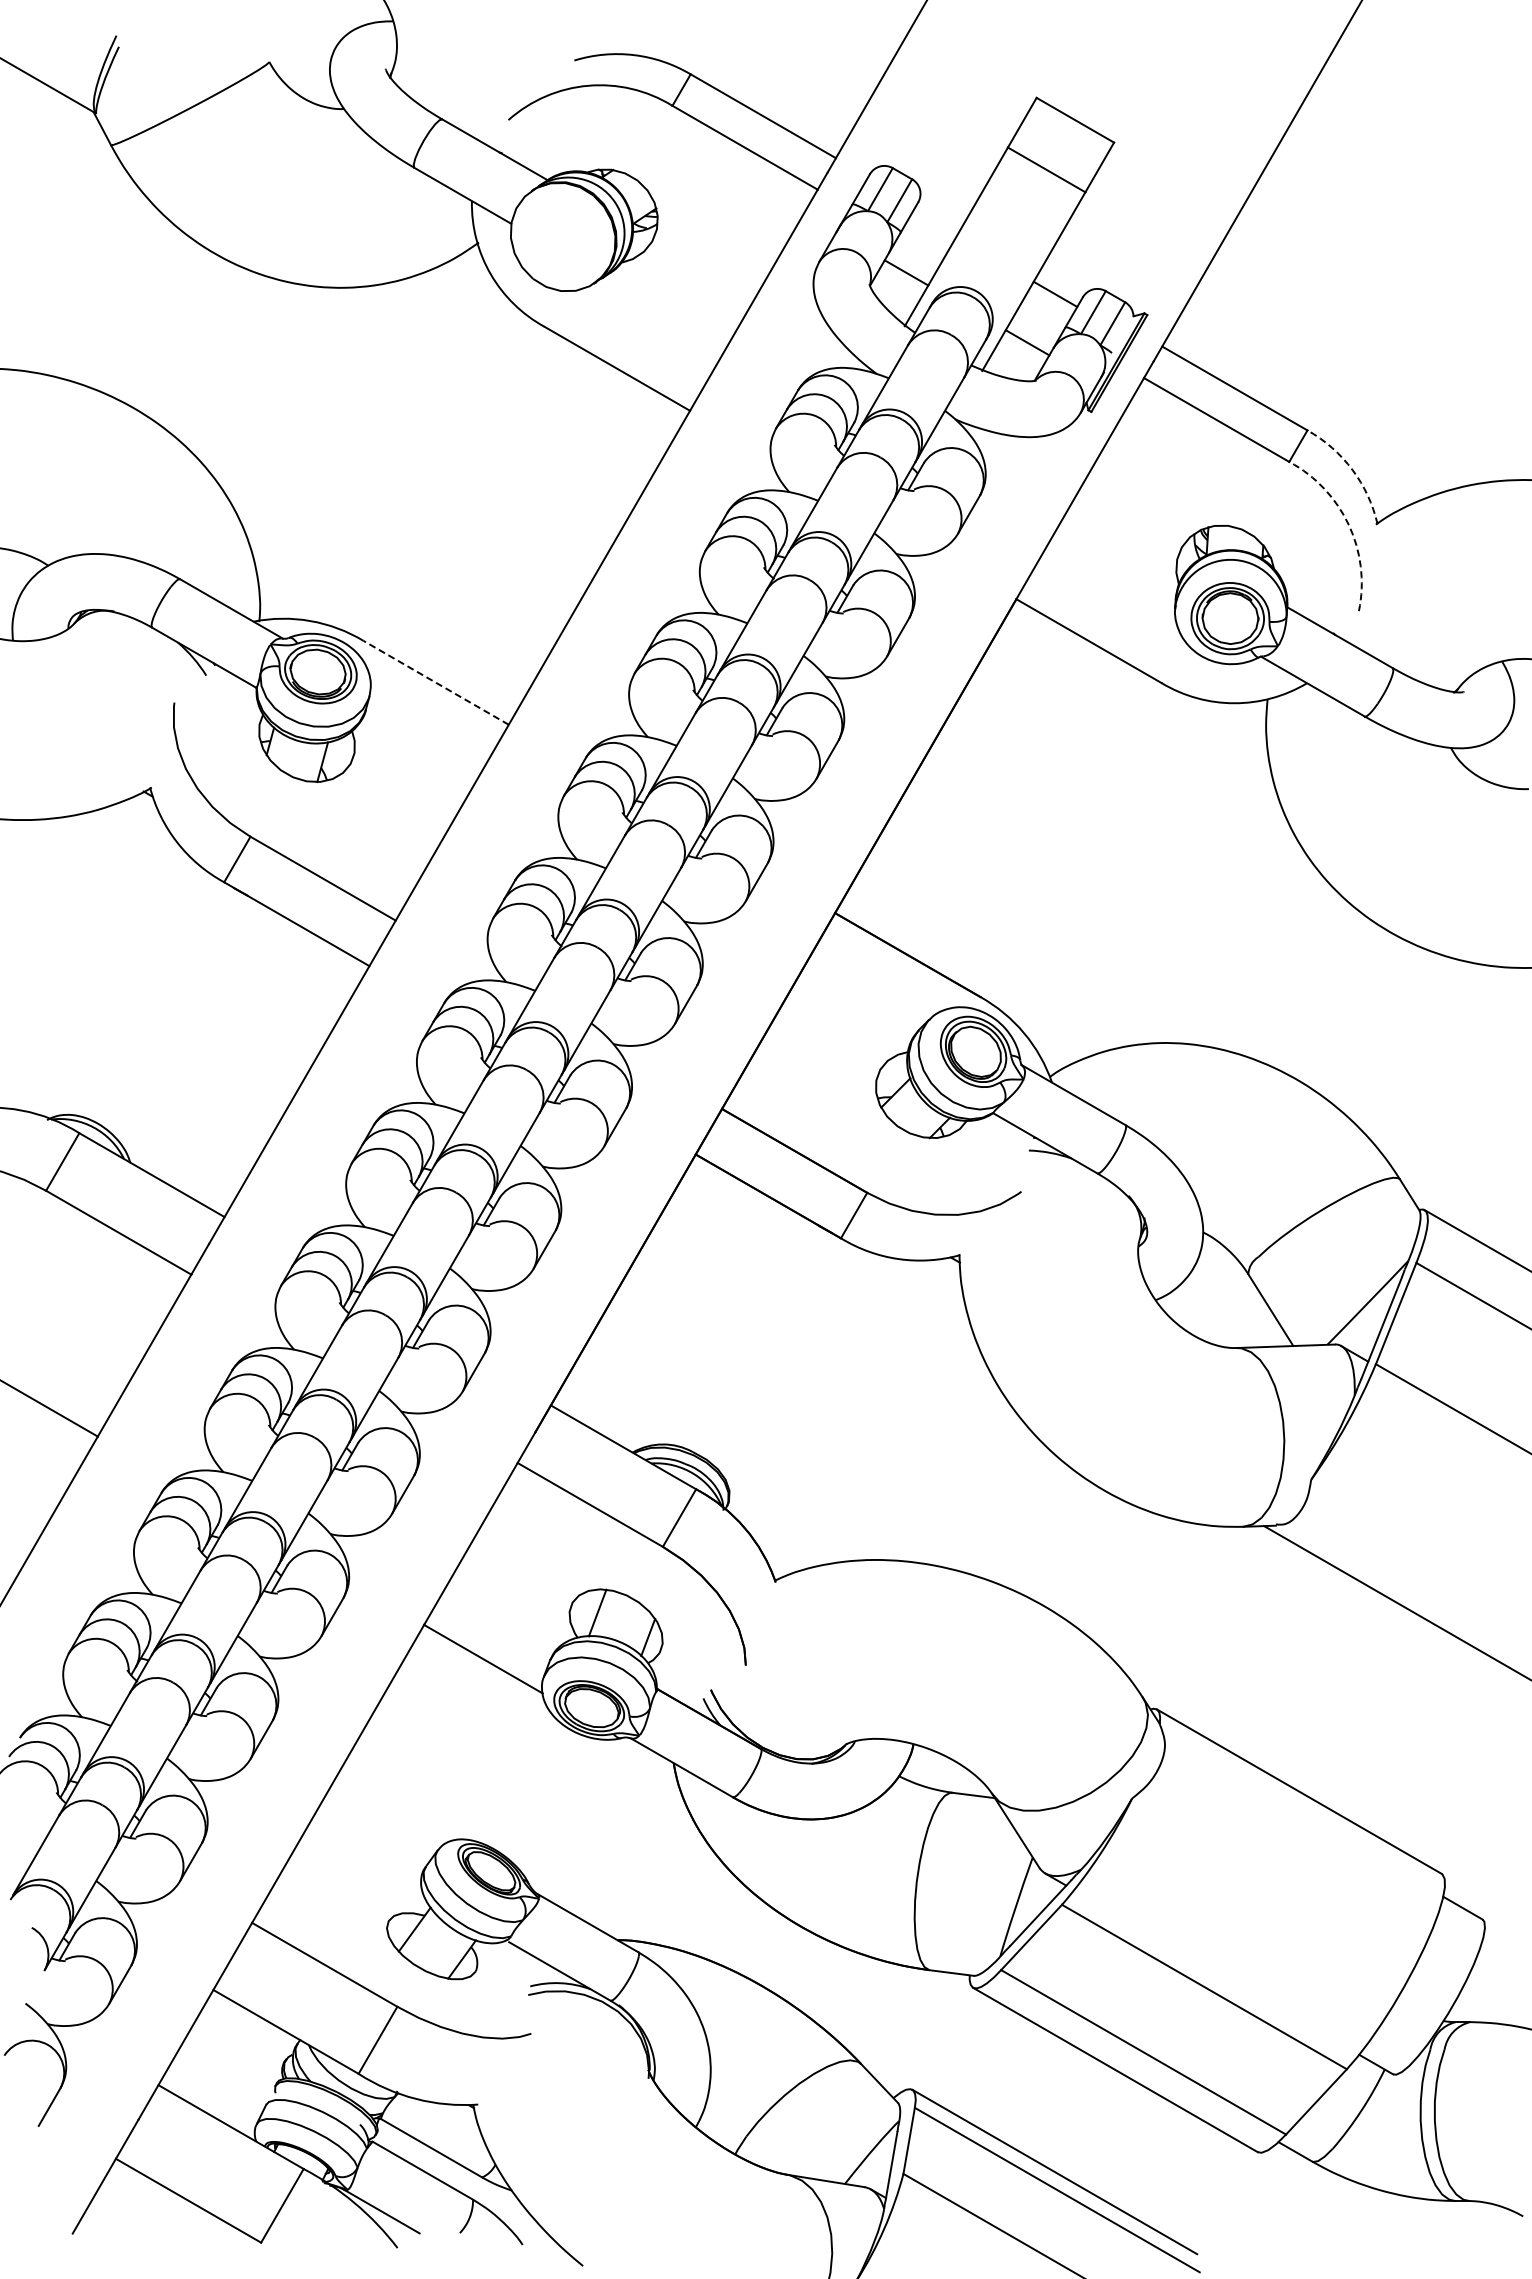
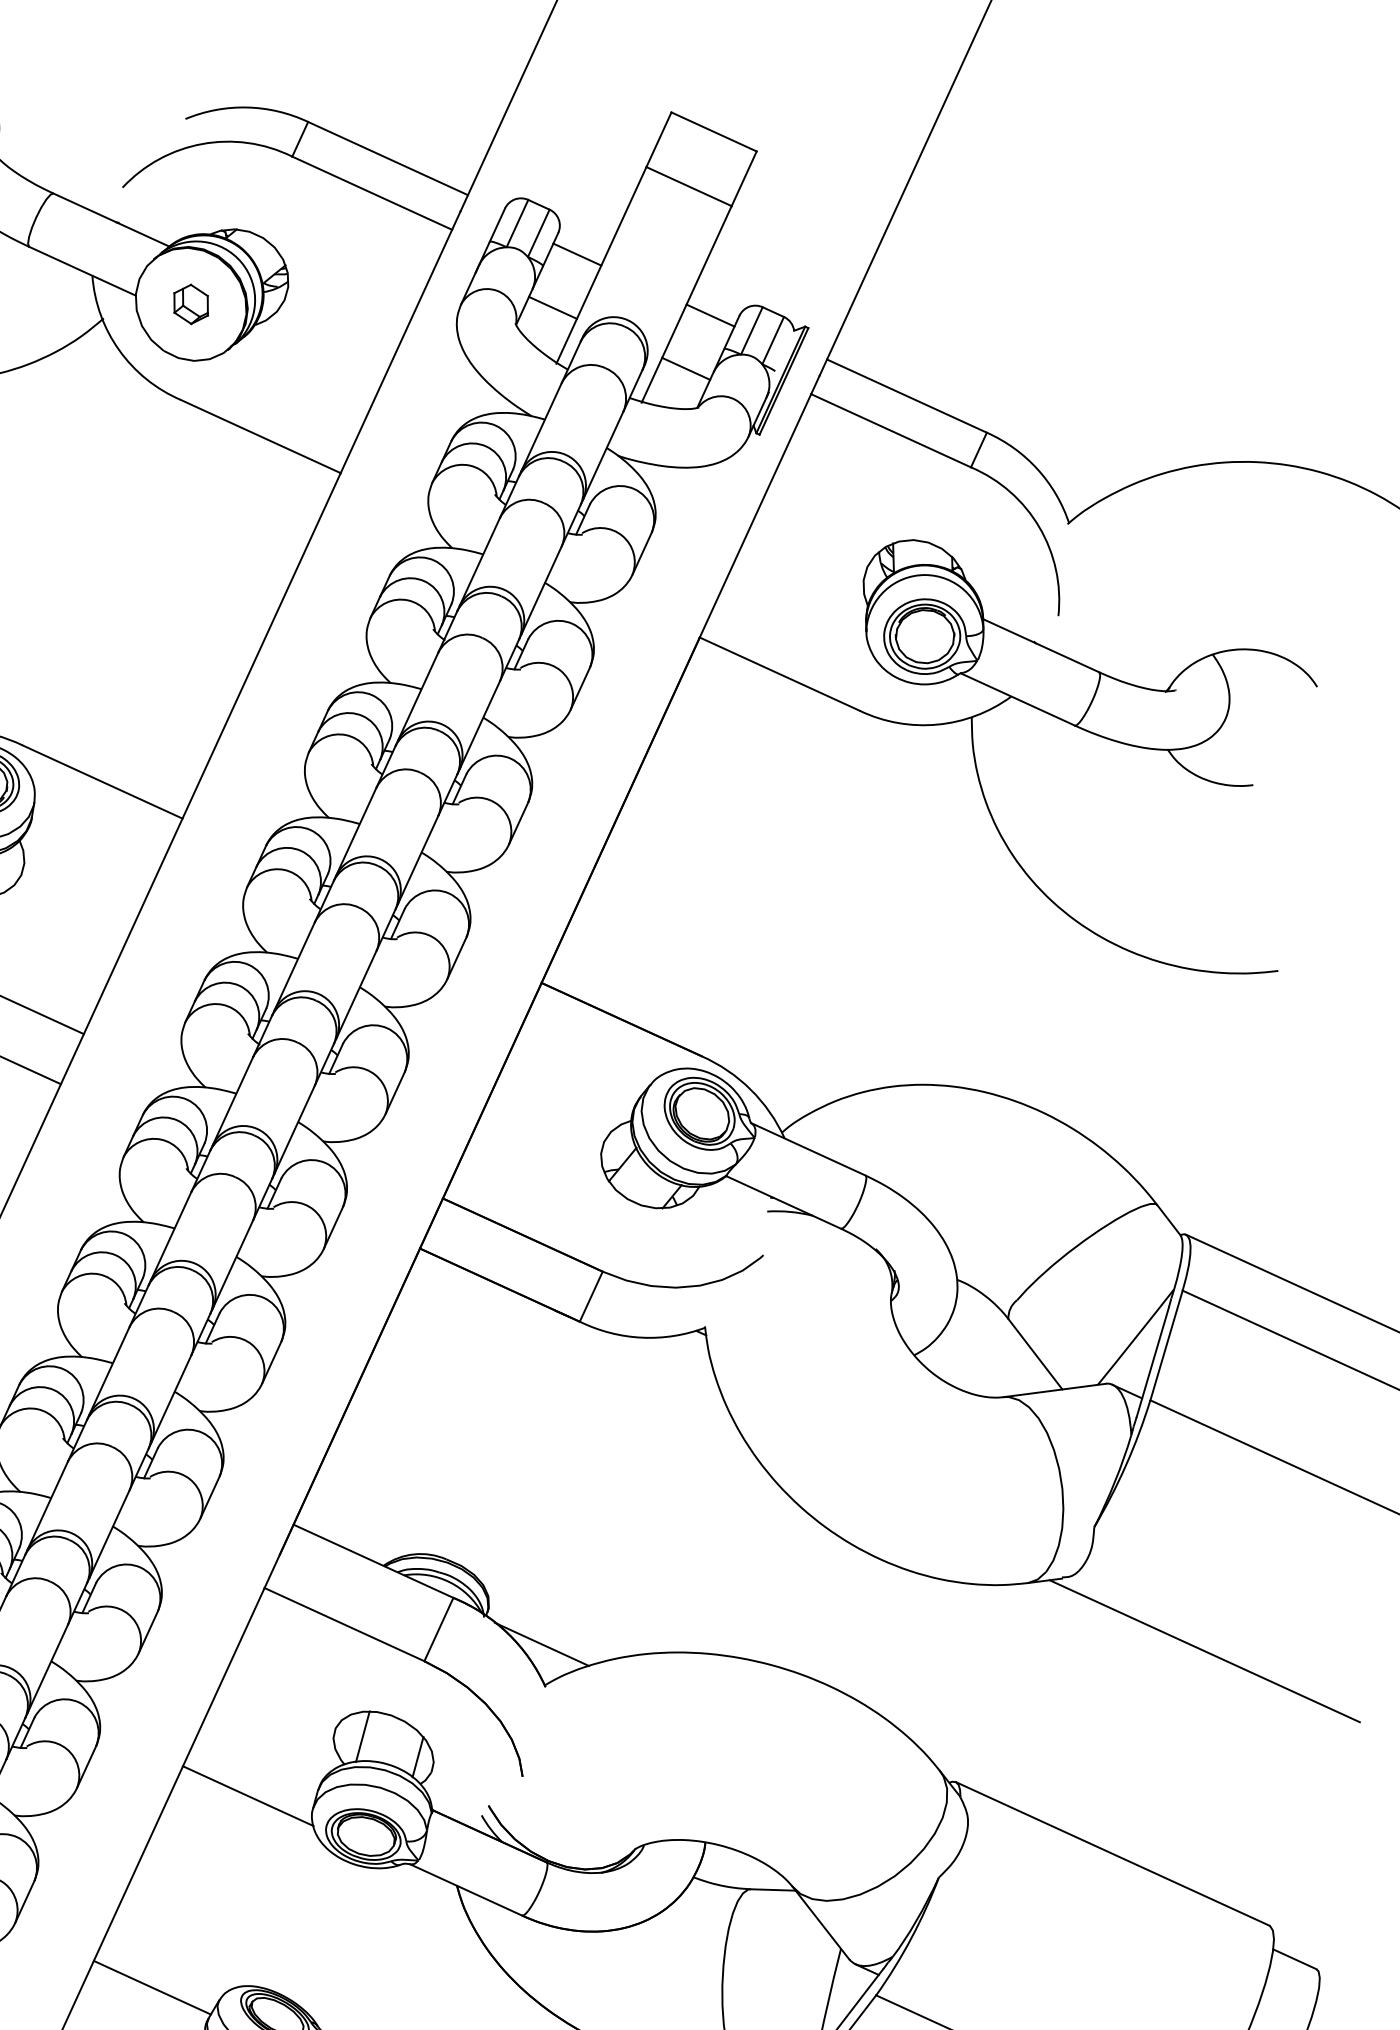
line: (934, 224) -> (577, 254), added
part: (562, 236) -> (190, 303), added
arc: (1352, 469) -> (1037, 469), dashed -> solid
arc: (1348, 524) -> (1038, 526), dashed -> solid
line: (436, 682) -> (102, 781), dashed -> solid
line: (775, 1541) -> (541, 1644), added
line: (375, 1832) -> (152, 1987), added

